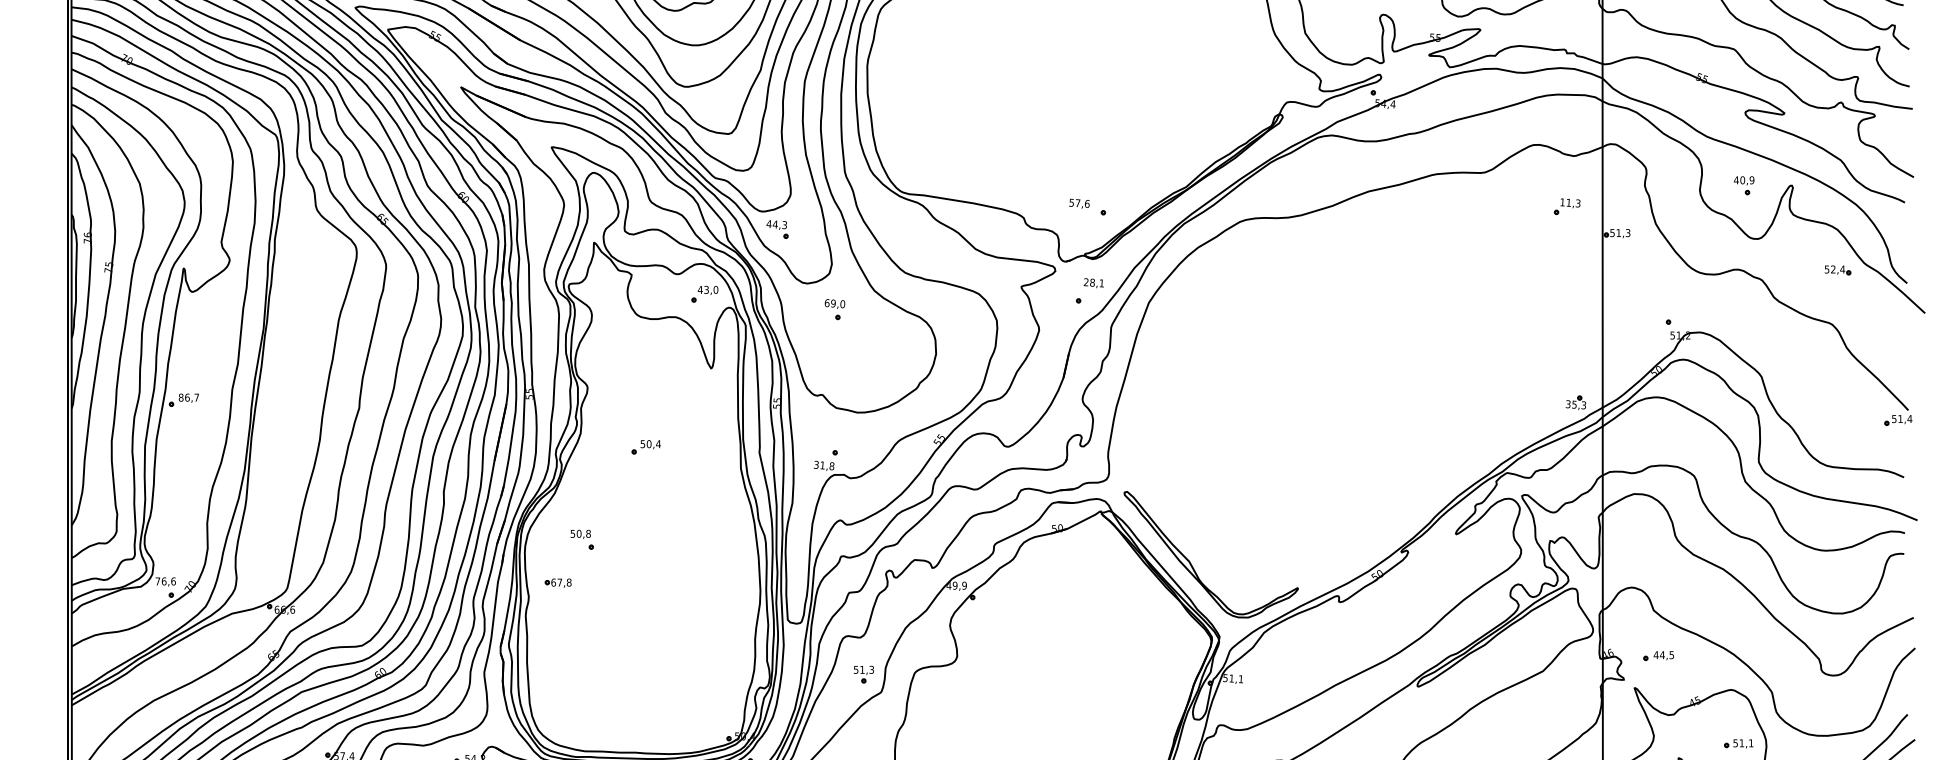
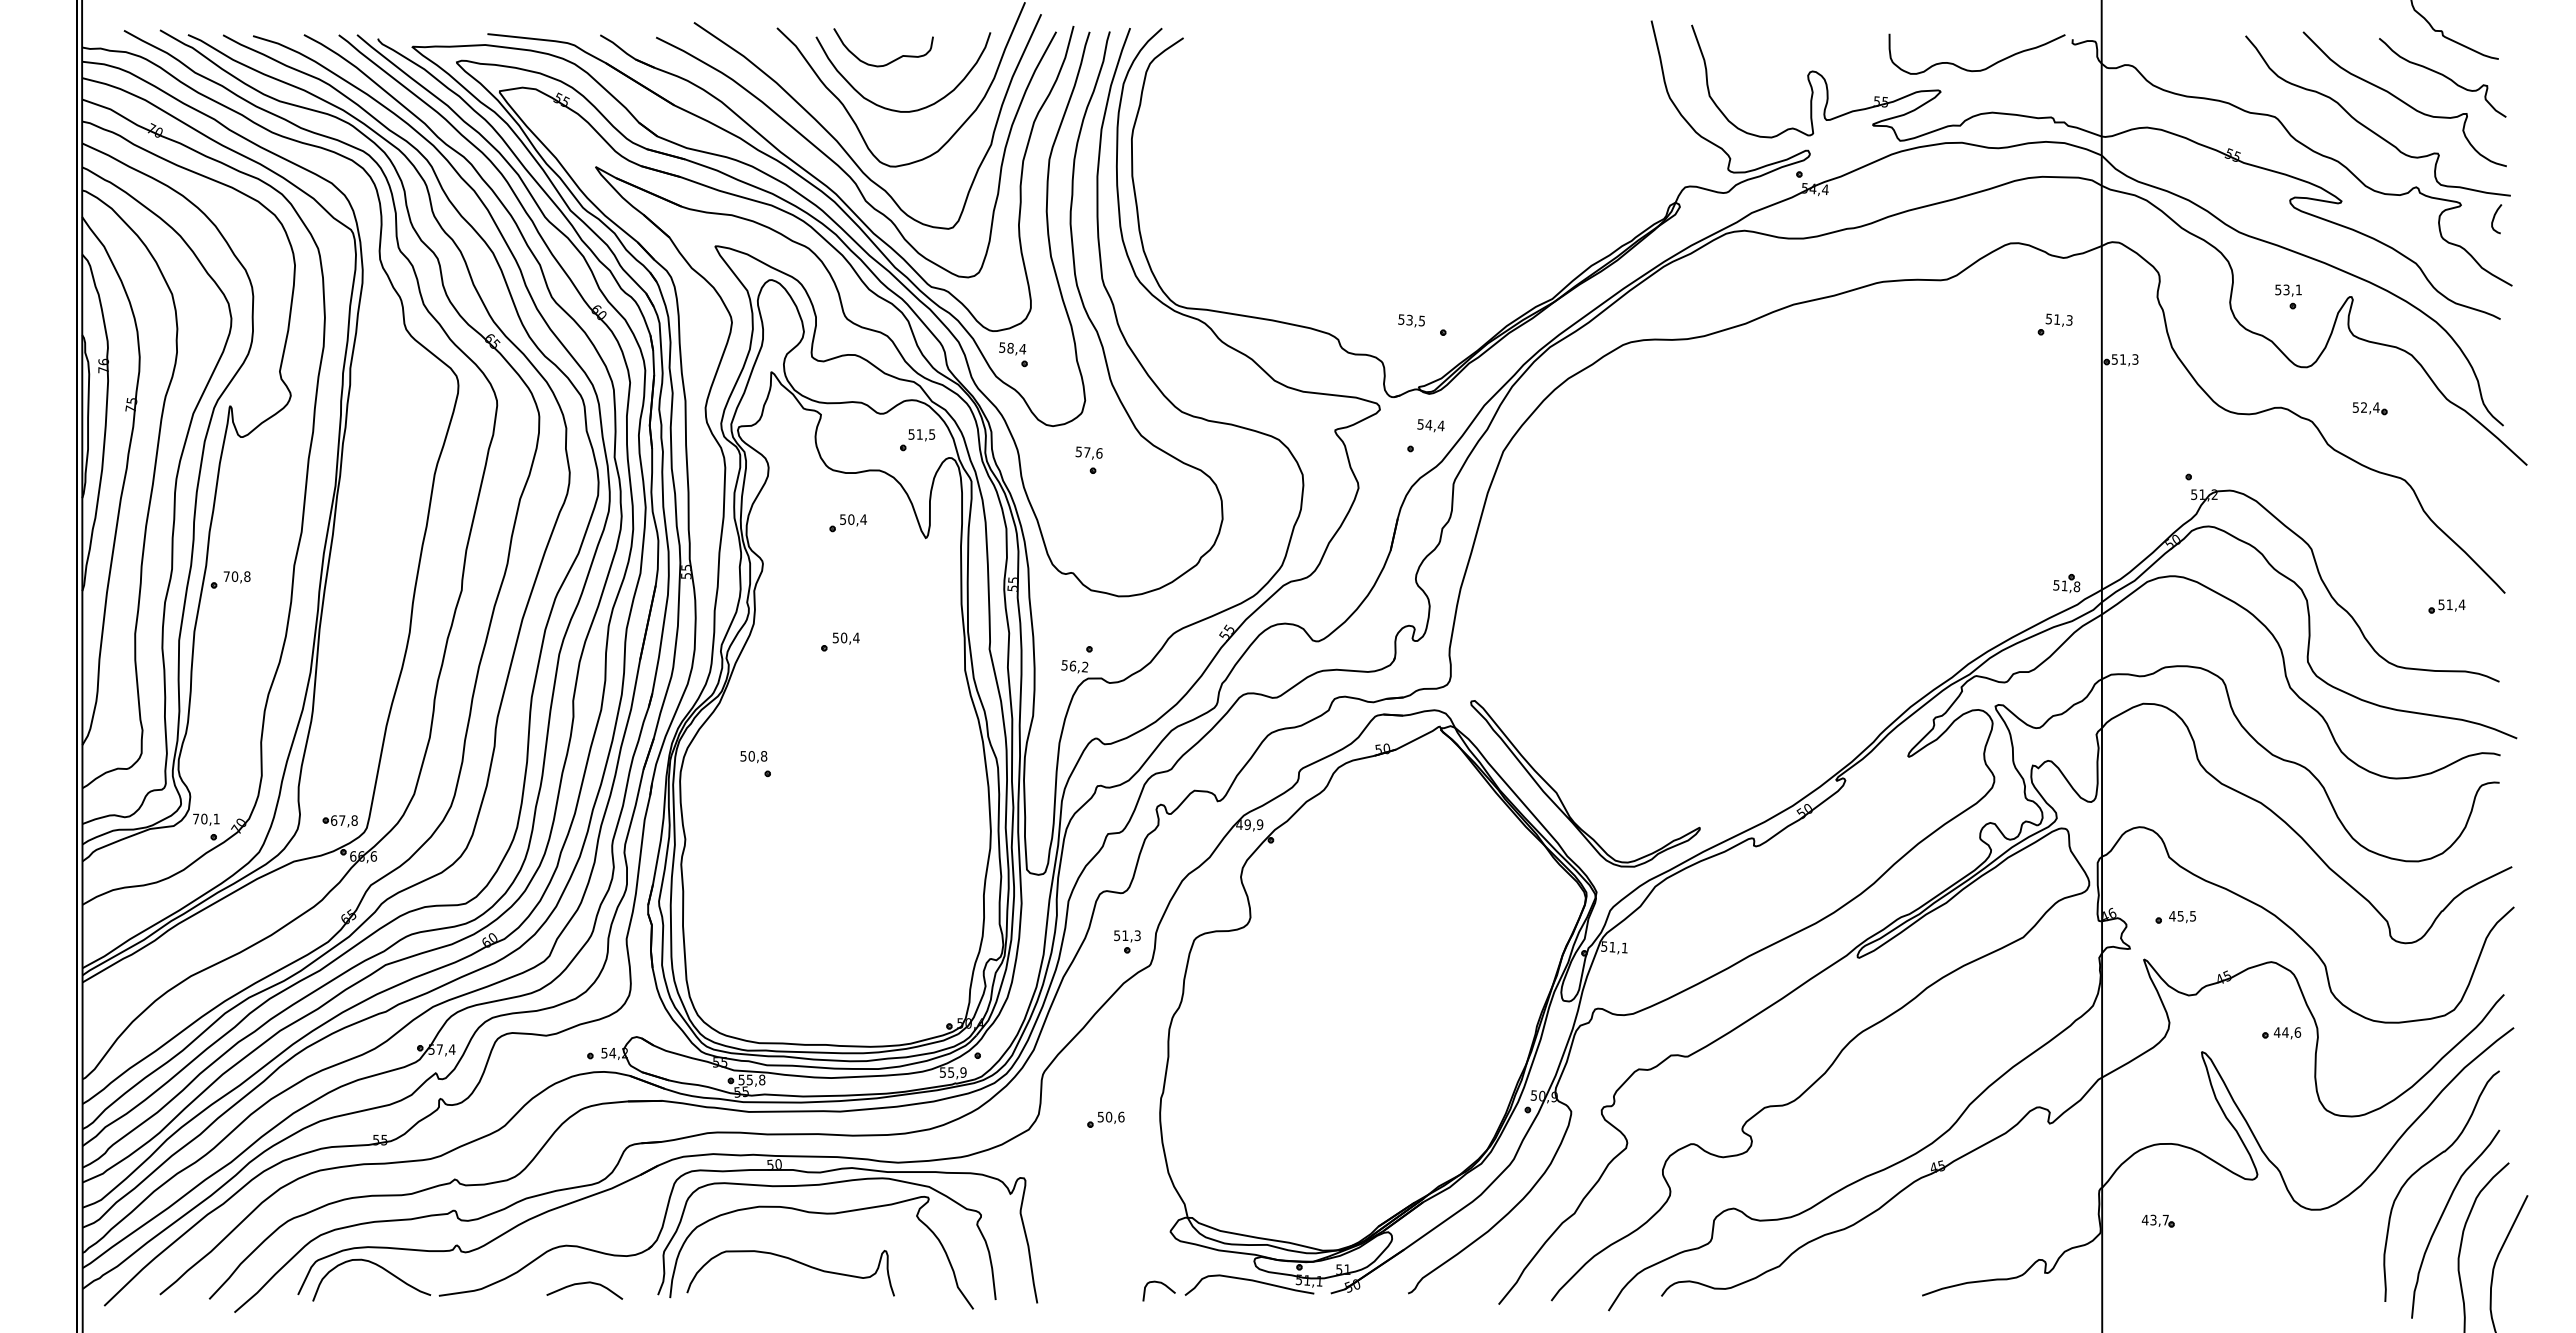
curve: (1900, 126) -> (2494, 219), added
text: (1744, 179) -> (2288, 289), 40,9 -> 53,1
text: (1562, 201) -> (2048, 318), 11,3 -> 51,3
text: (1082, 203) -> (1415, 320), 57,6 -> 53,5
text: (776, 224) -> (1012, 348), 44,3 -> 58,4
part: (1837, 270) -> (2369, 408), moved
text: (1093, 283) -> (1430, 425), 28,1 -> 54,4
text: (707, 289) -> (921, 434), 43,0 -> 51,5
text: (834, 303) -> (1088, 452), 69,0 -> 57,6
part: (651, 357) -> (847, 523), added
text: (188, 397) -> (236, 576), 86,7 -> 70,8
text: (1576, 405) -> (2067, 586), 35,3 -> 51,8
part: (1898, 420) -> (2446, 606), moved
text: (824, 465) -> (1075, 666), 31,8 -> 56,2
text: (168, 581) -> (210, 818), 76,6 -> 70,1
part: (557, 583) -> (339, 821), moved
text: (1662, 655) -> (2180, 916), 44,5 -> 45,5
text: (1743, 743) -> (2287, 1032), 51,1 -> 44,6

